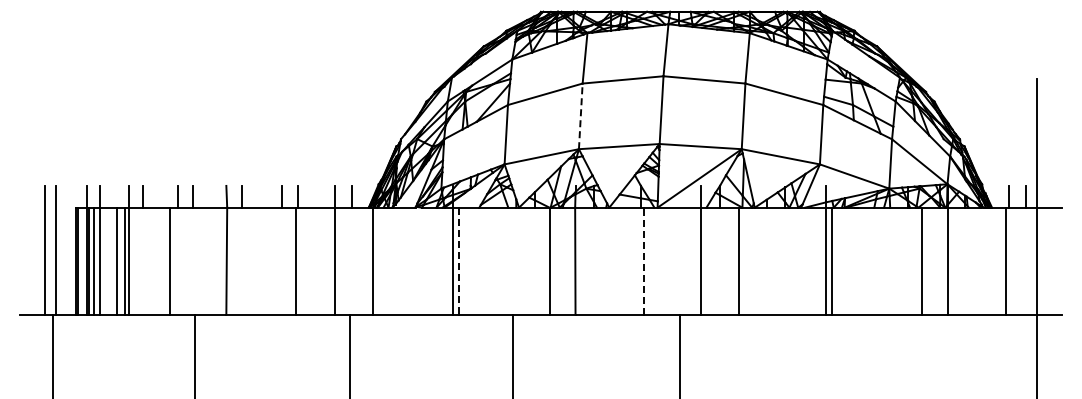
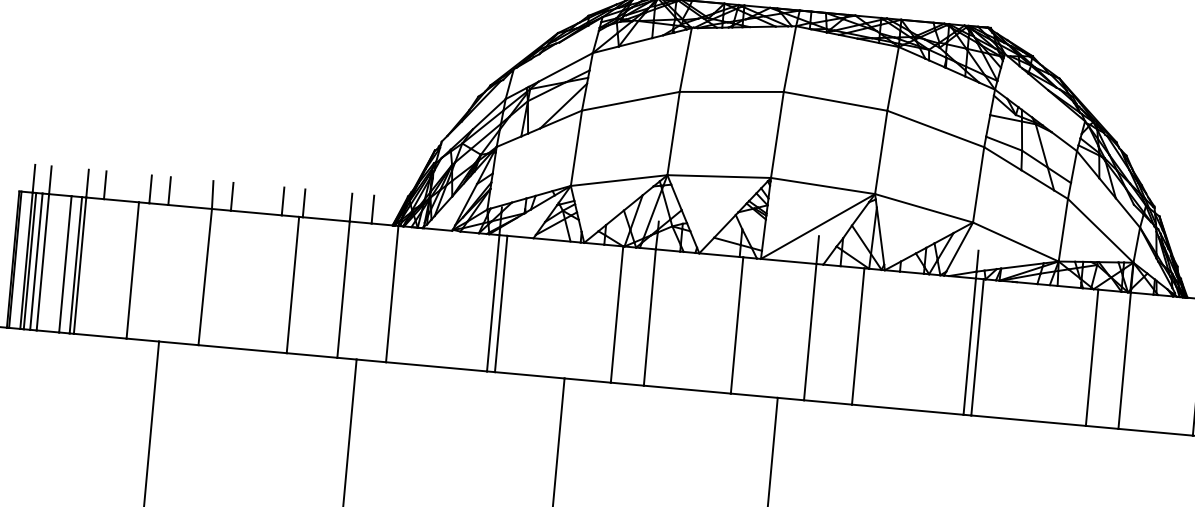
line: (580, 116) -> (673, 133), dashed -> solid
line: (643, 260) -> (736, 324), dashed -> solid
line: (458, 261) -> (500, 304), dashed -> solid

